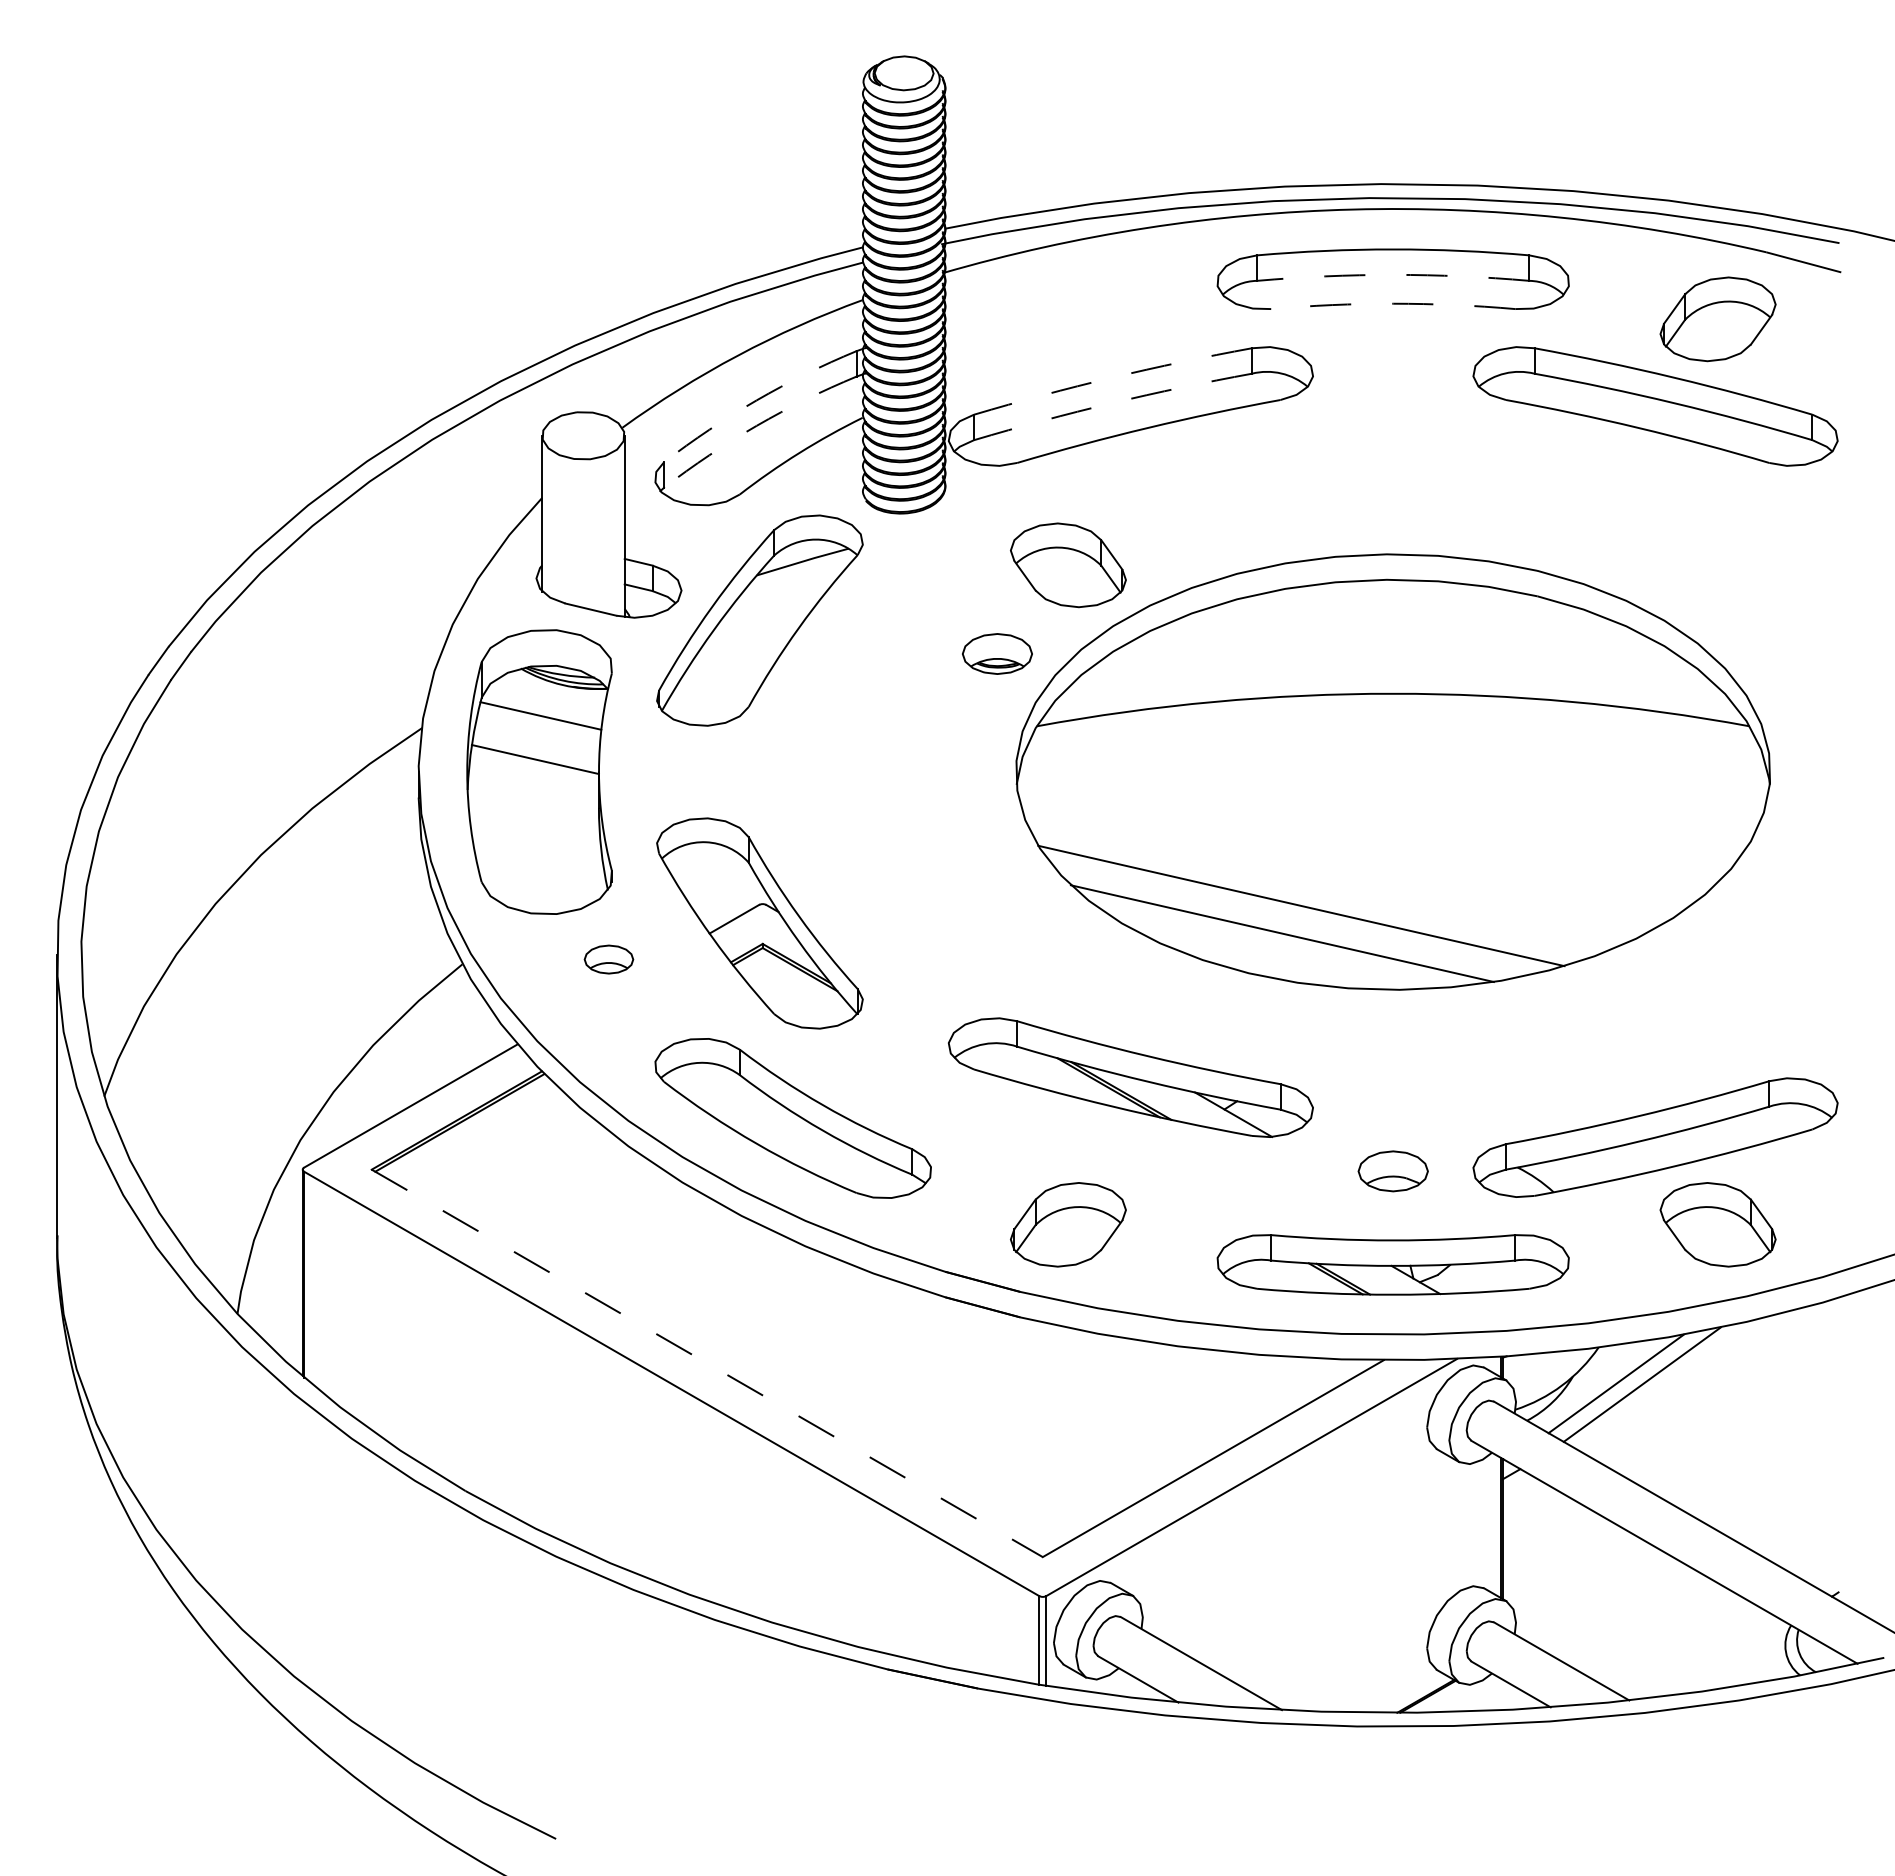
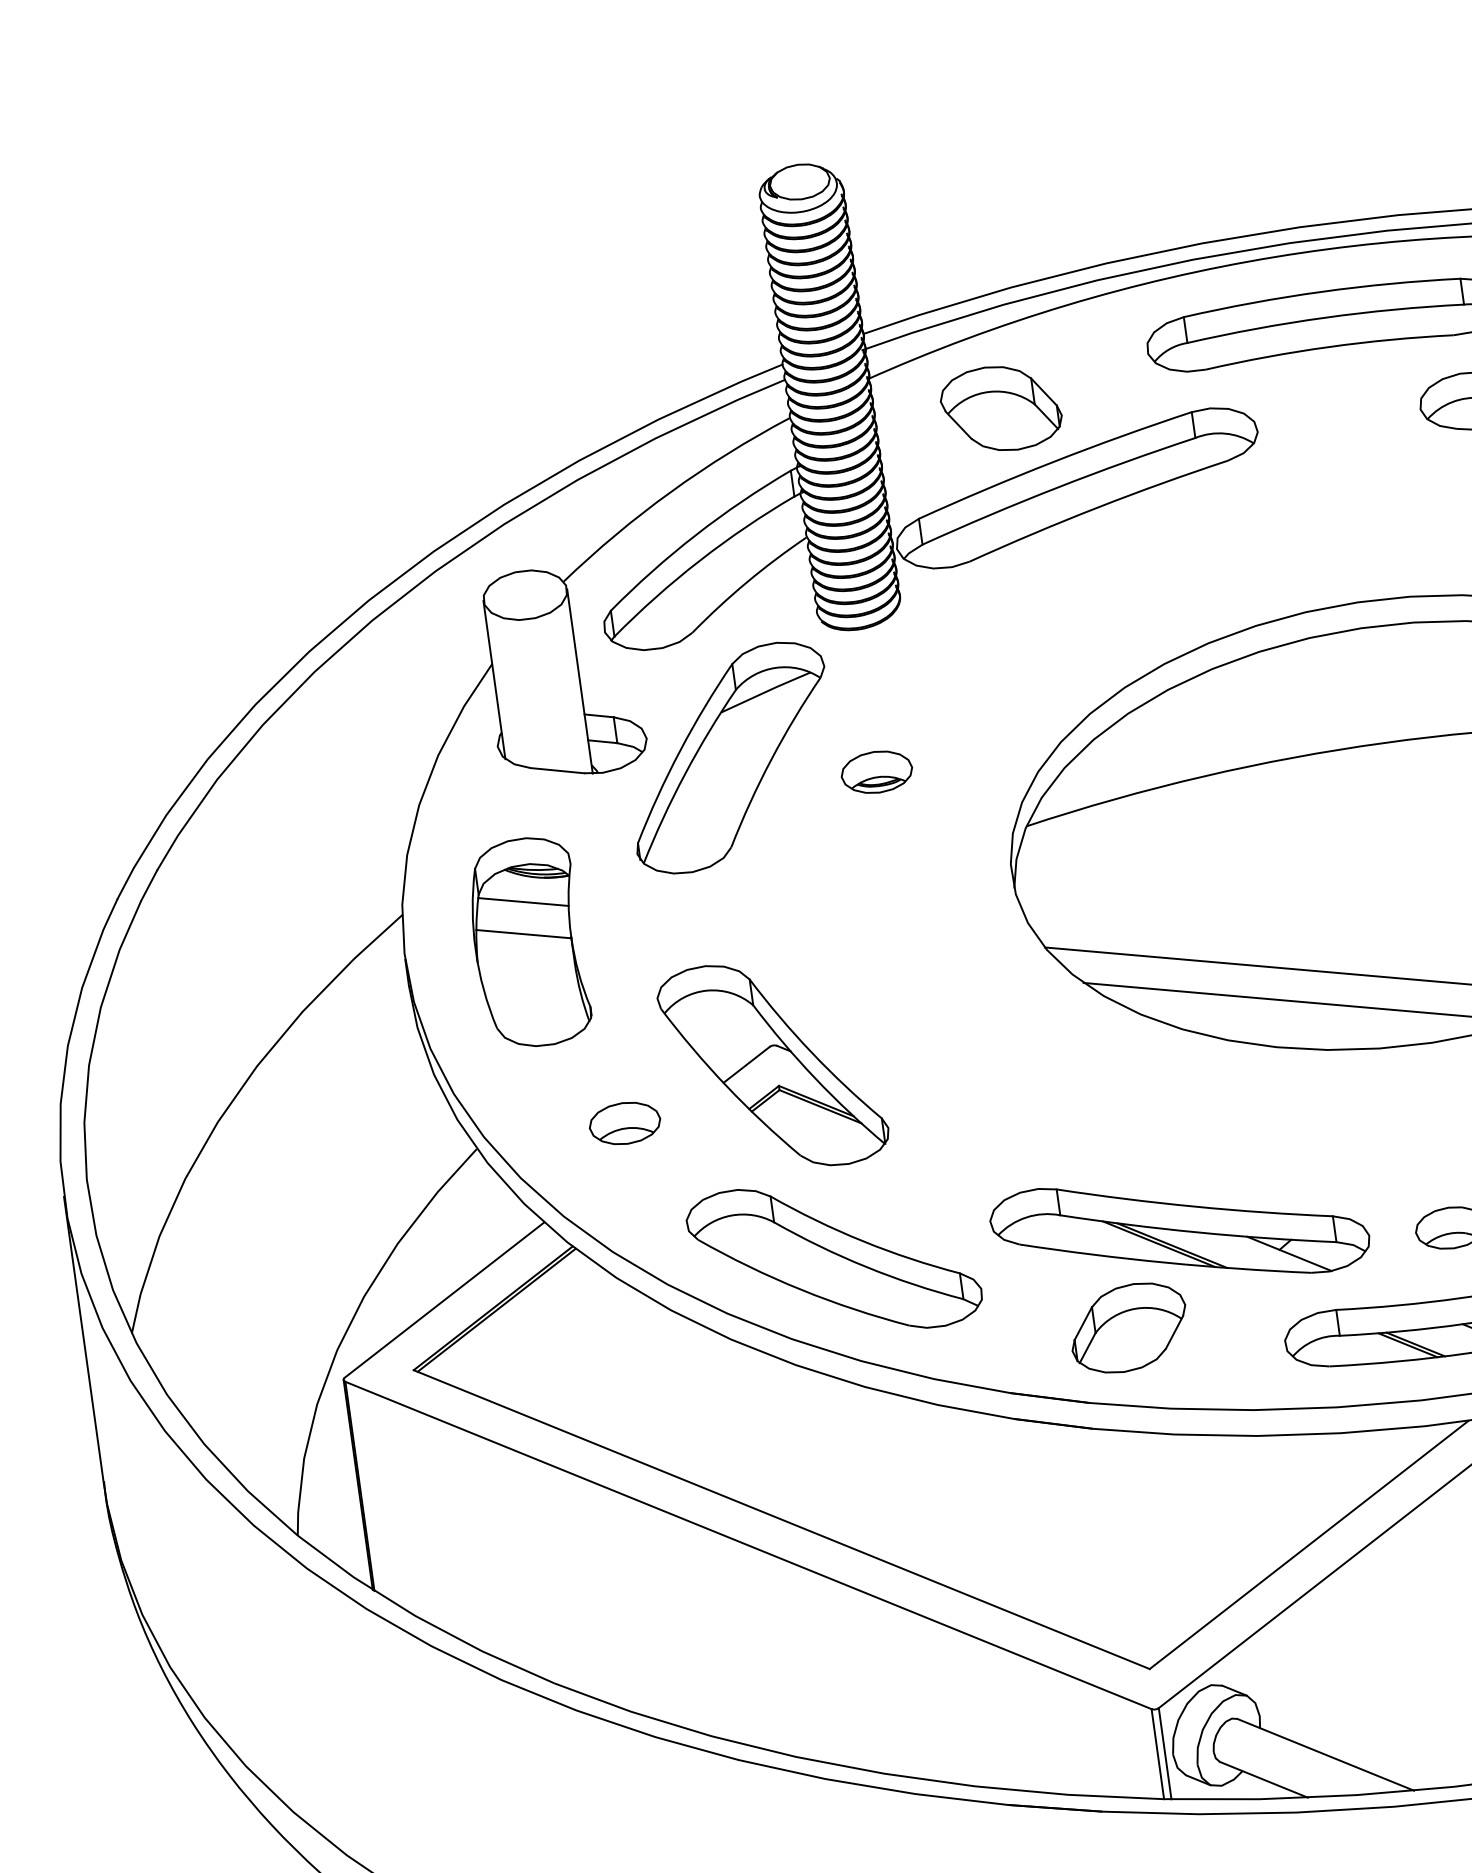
arc: (1393, 274) -> (1325, 317), dashed -> solid
arc: (1393, 303) -> (1329, 346), dashed -> solid
arc: (1112, 377) -> (1054, 461), dashed -> solid
arc: (756, 400) -> (696, 535), dashed -> solid
arc: (1112, 403) -> (1057, 487), dashed -> solid
arc: (756, 425) -> (699, 560), dashed -> solid
part: (1068, 565) -> (1001, 408), moved
part: (997, 653) -> (876, 771), moved
part: (539, 771) -> (527, 942), size x0.71
part: (608, 959) -> (624, 1123), size x1.43
part: (1130, 1077) -> (1179, 1230), moved
line: (707, 1363) -> (781, 1519), dashed -> solid

